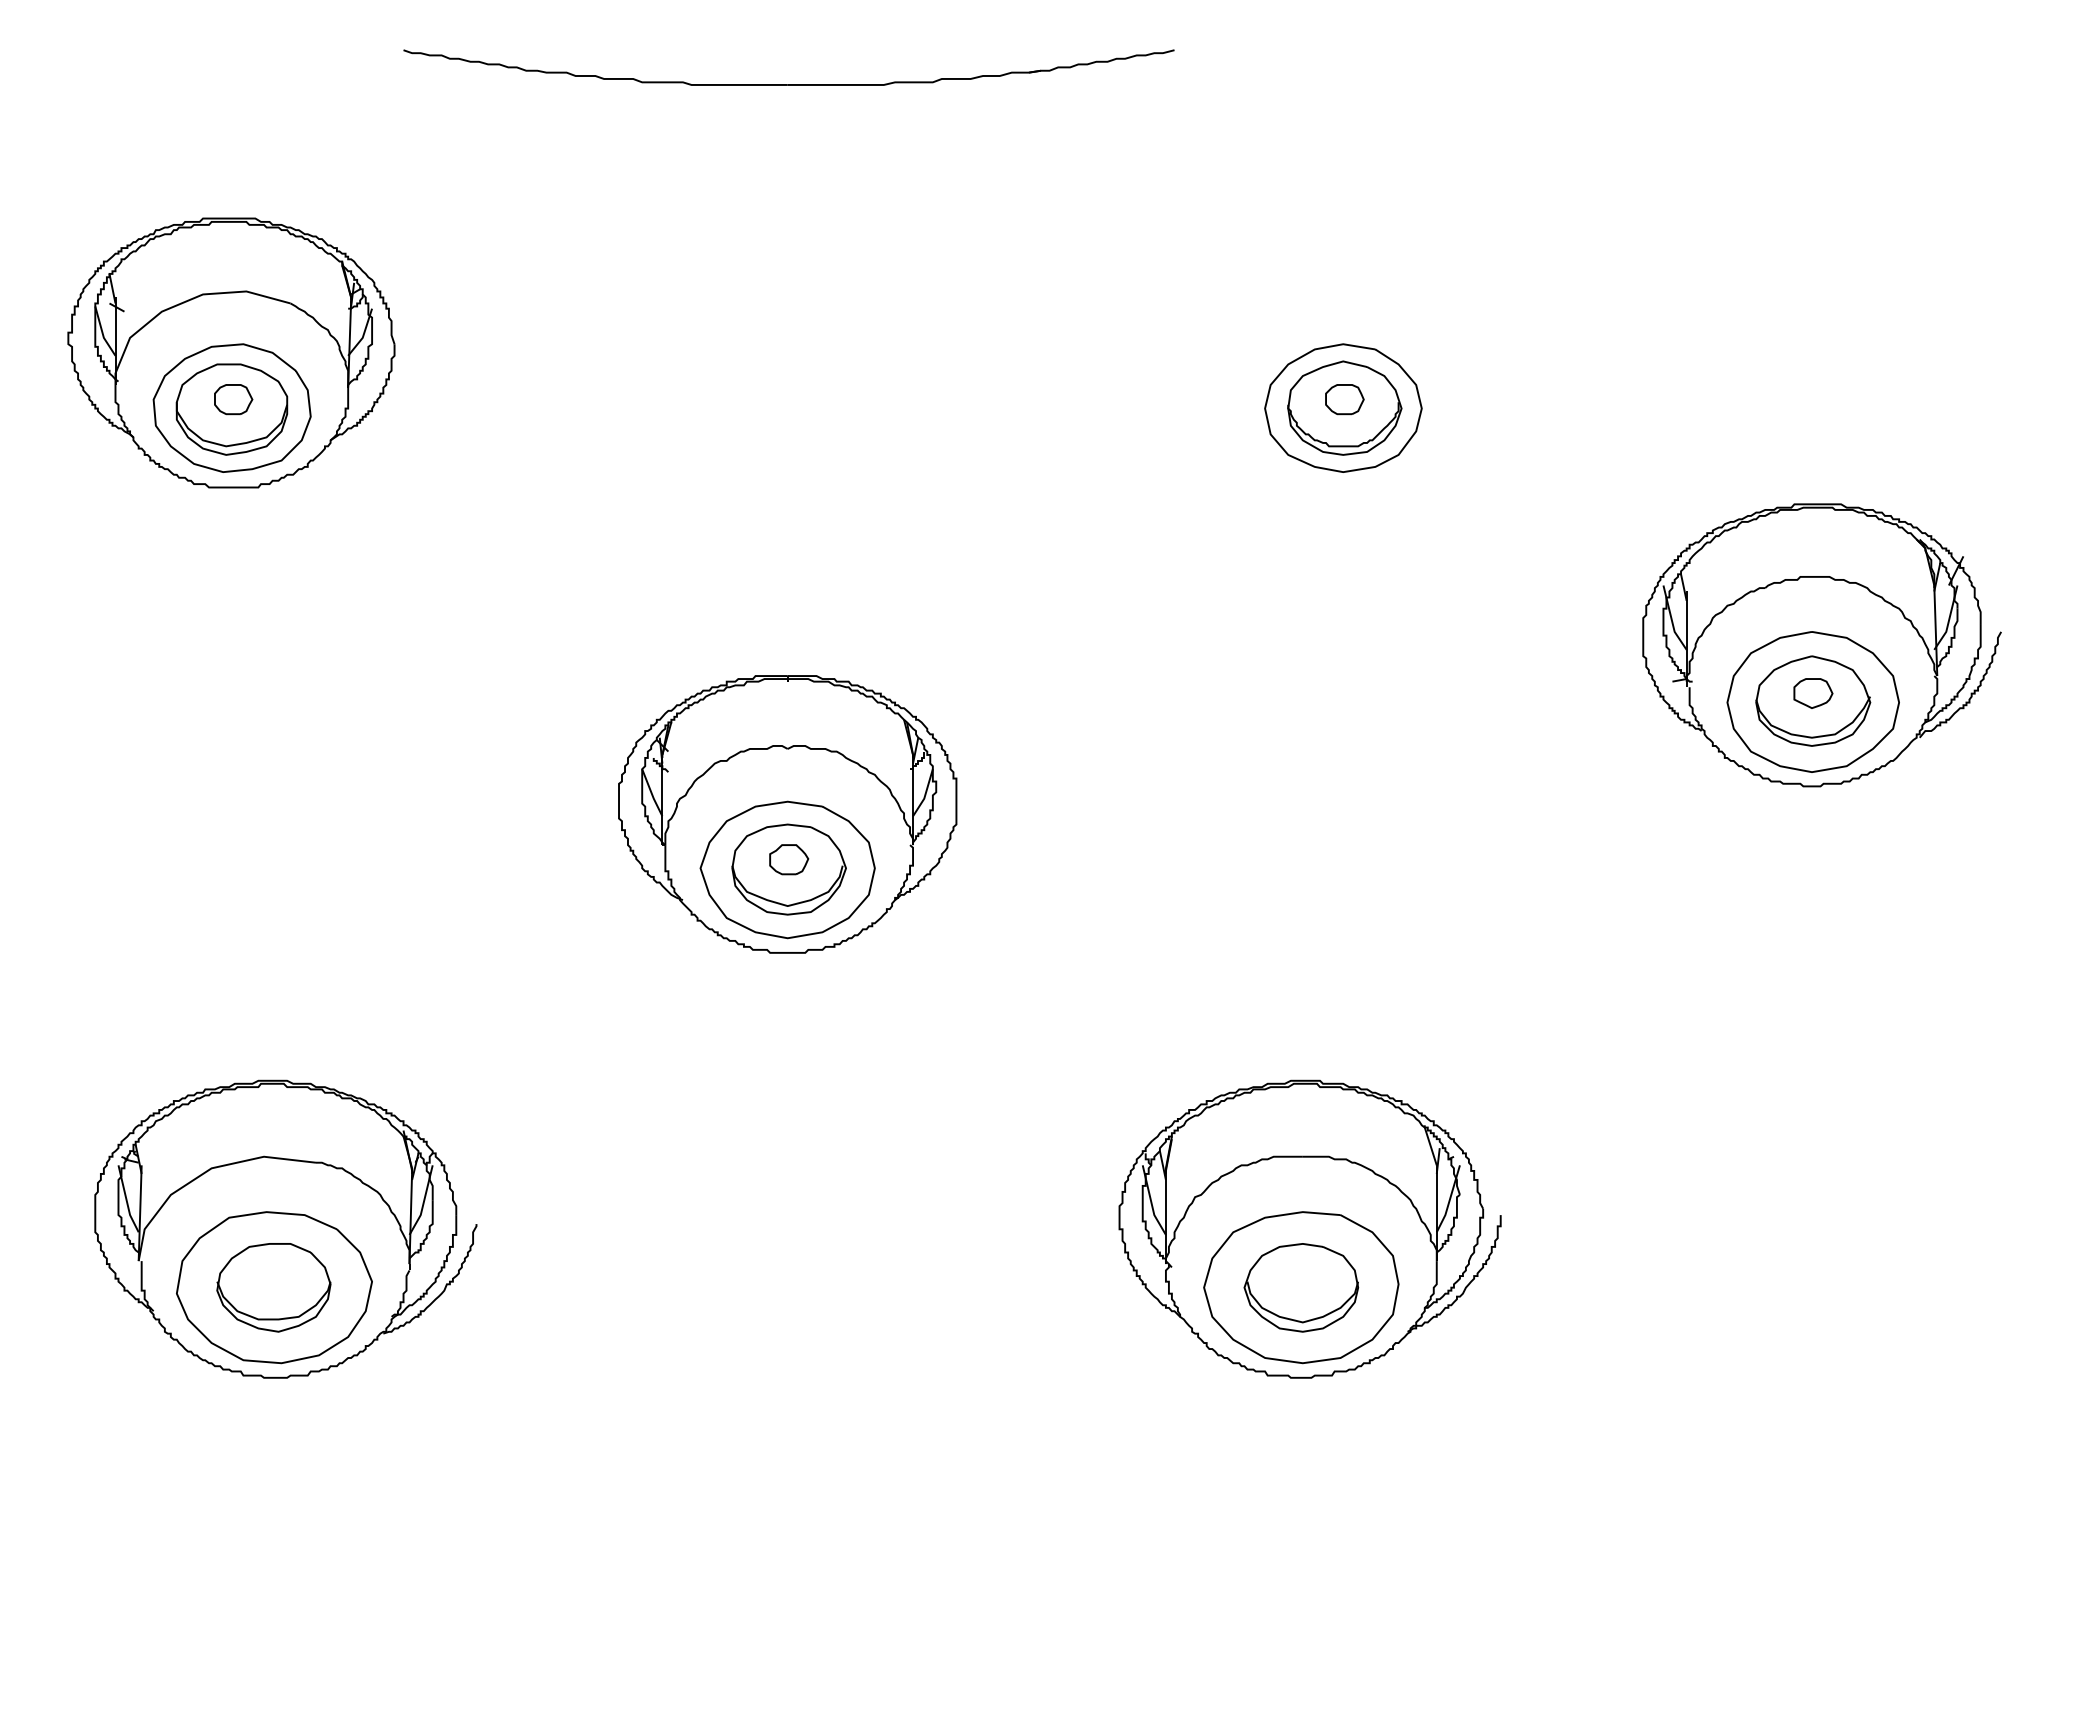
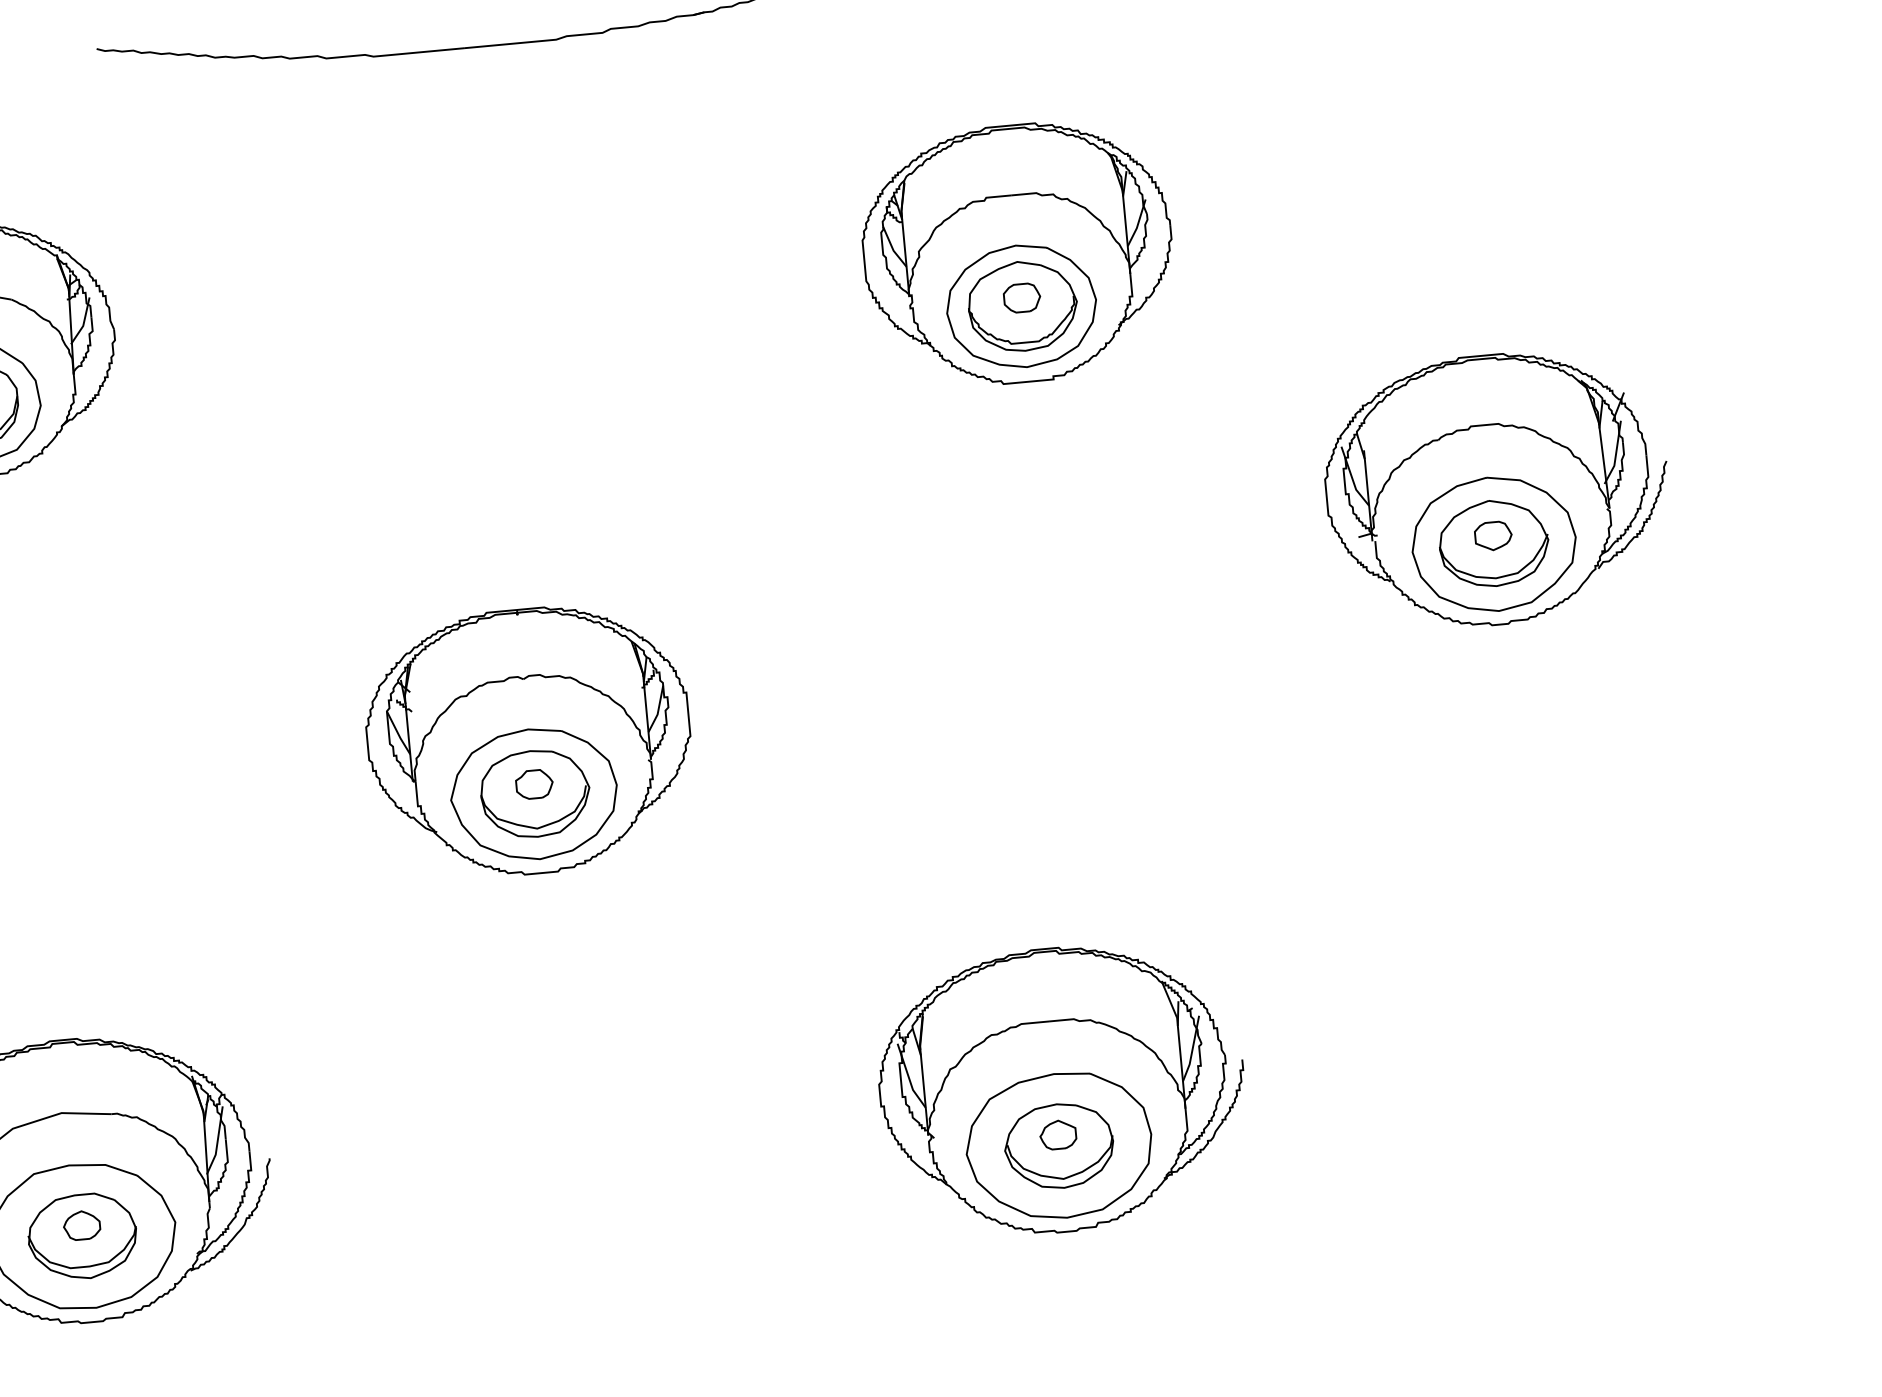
part: (1345, 352) -> (1018, 253), added
part: (274, 1275) -> (82, 1225), added
part: (1300, 1275) -> (1057, 1134), added

